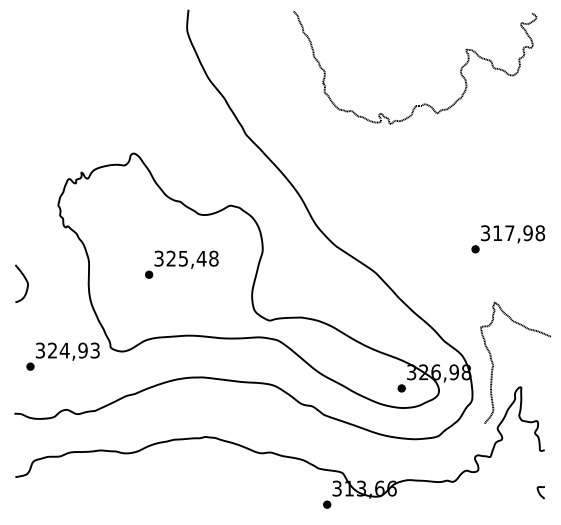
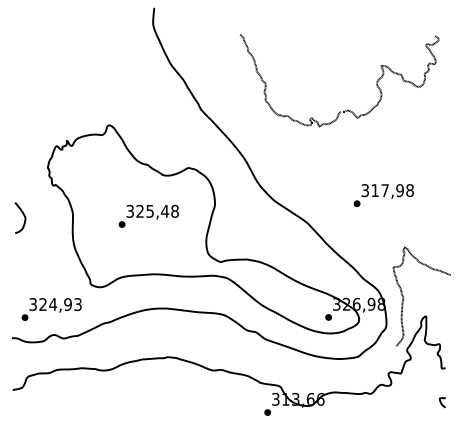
curve: (423, 103) -> (346, 109), moved
text: (508, 239) -> (384, 195), moved
curve: (25, 280) -> (23, 215), moved
text: (62, 356) -> (51, 309), moved

